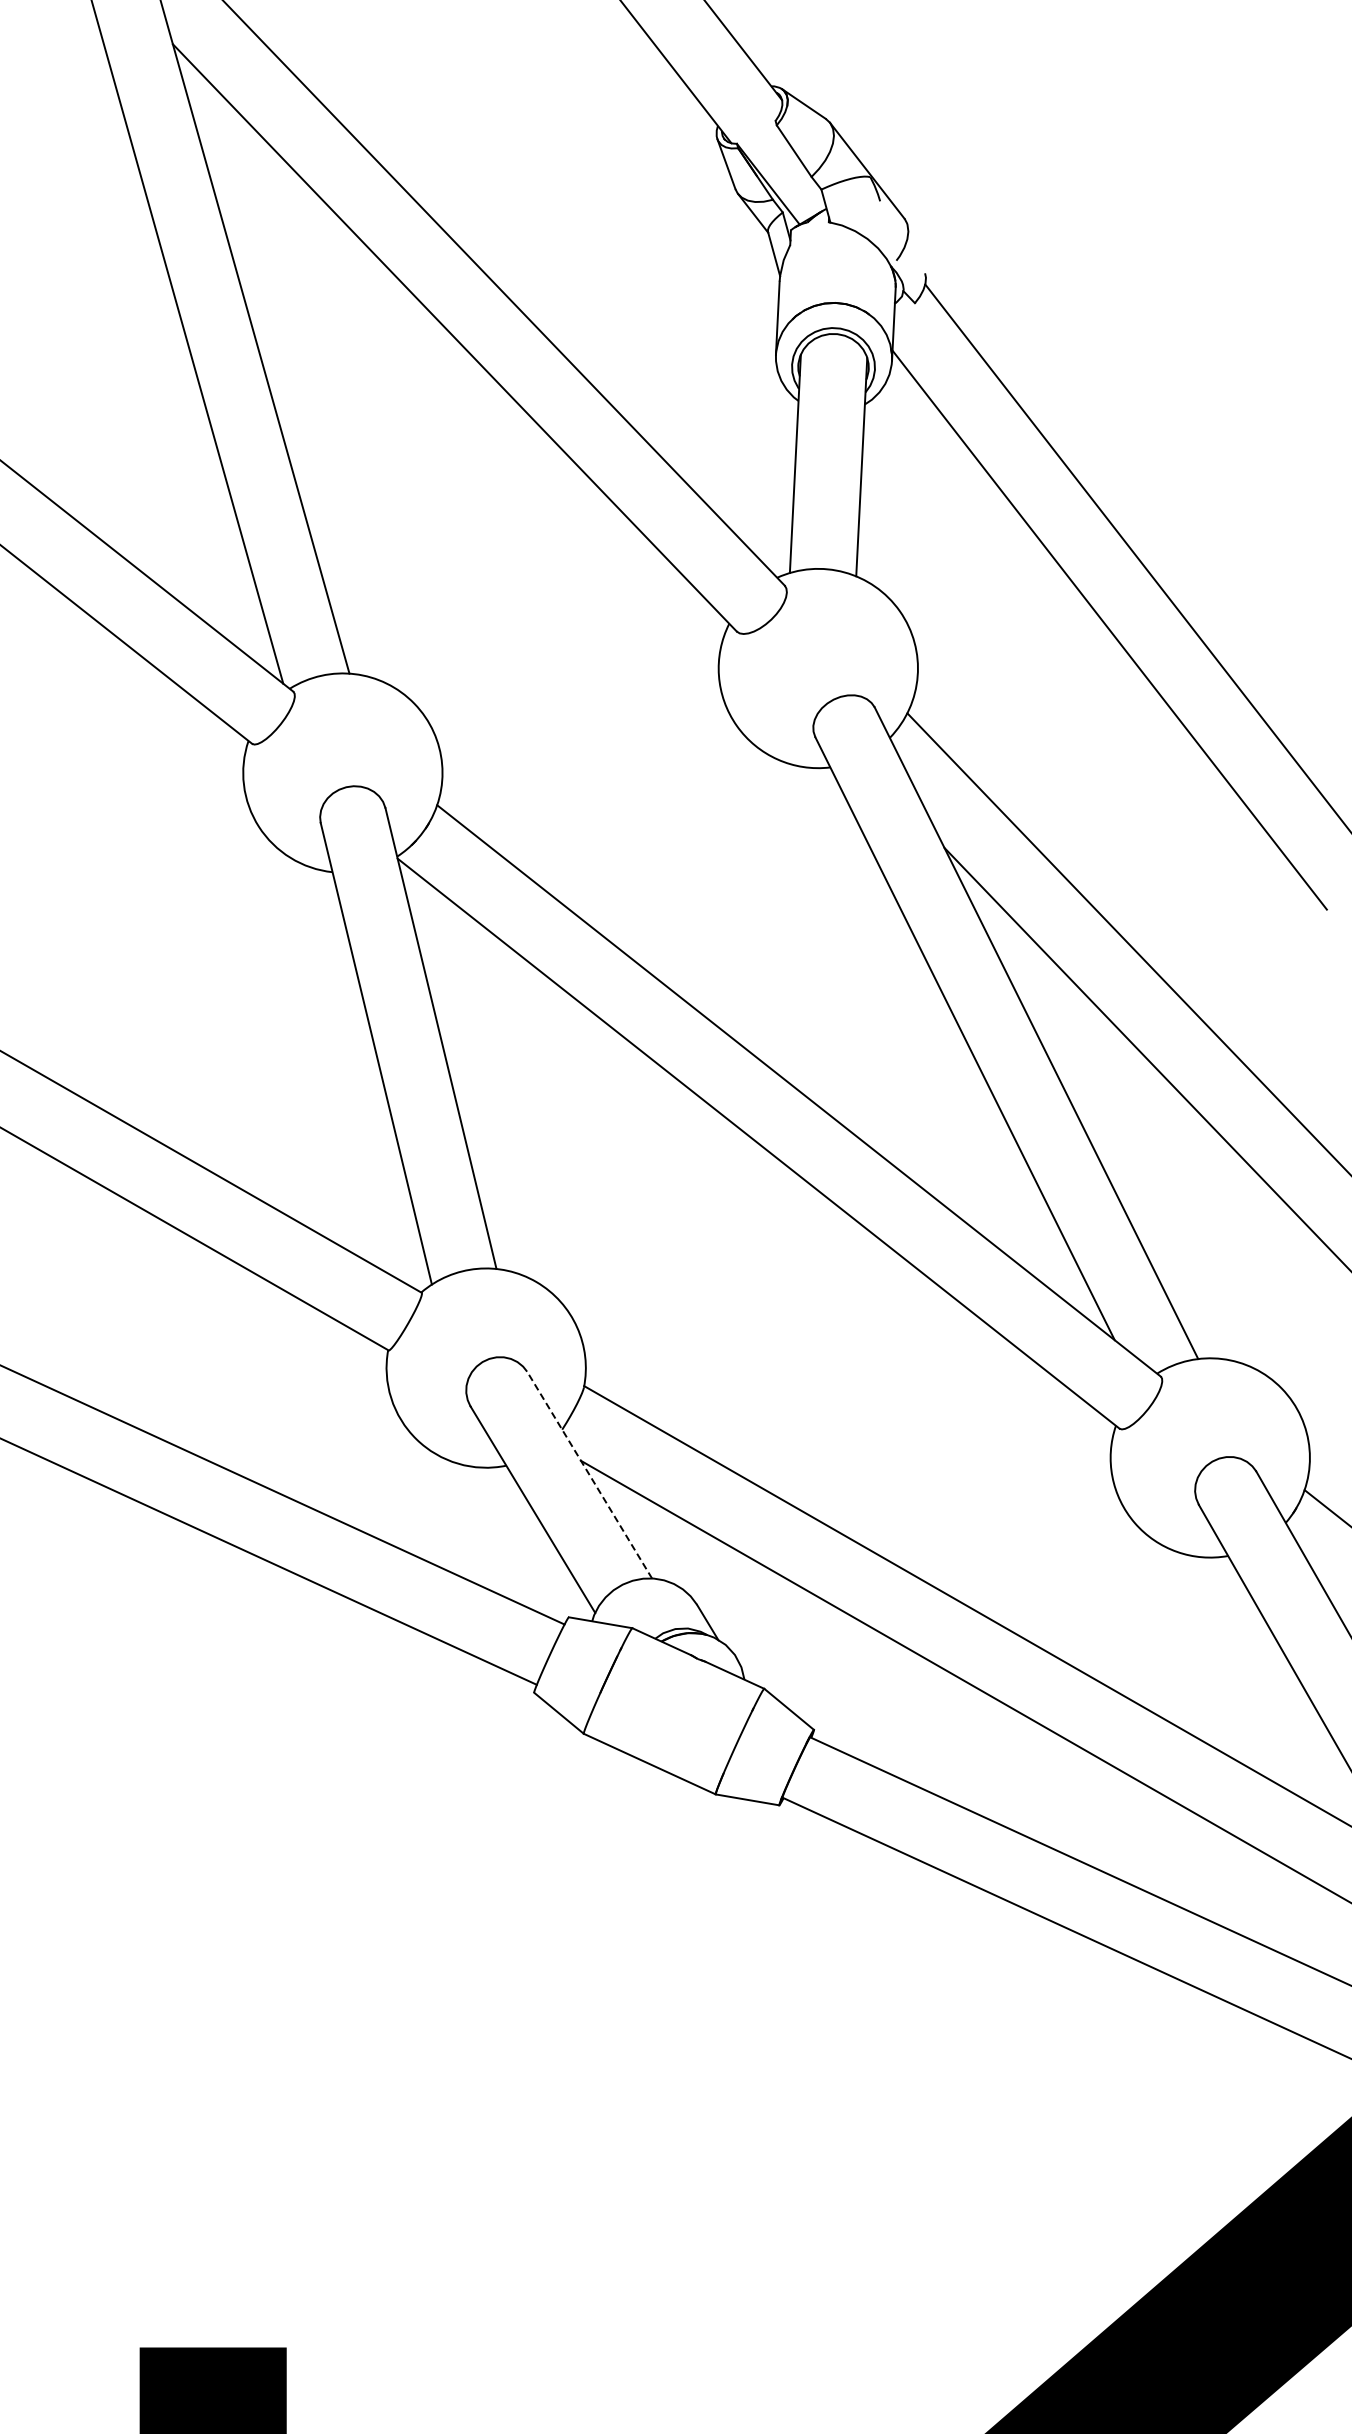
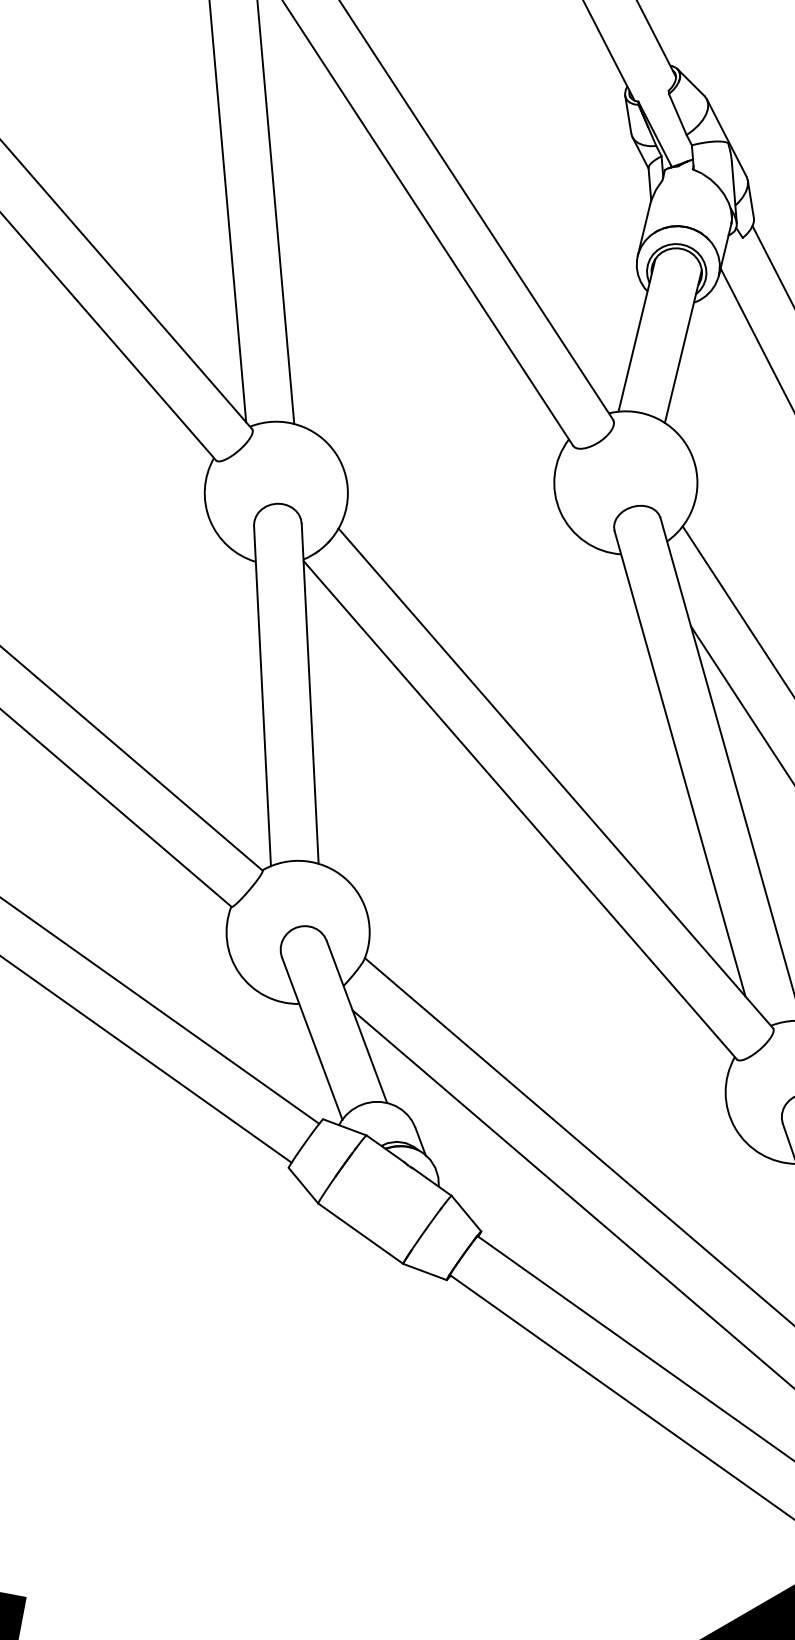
line: (891, 242) -> (734, 191), added
line: (916, 248) -> (751, 199), added
line: (589, 1475) -> (356, 1021), dashed -> solid

